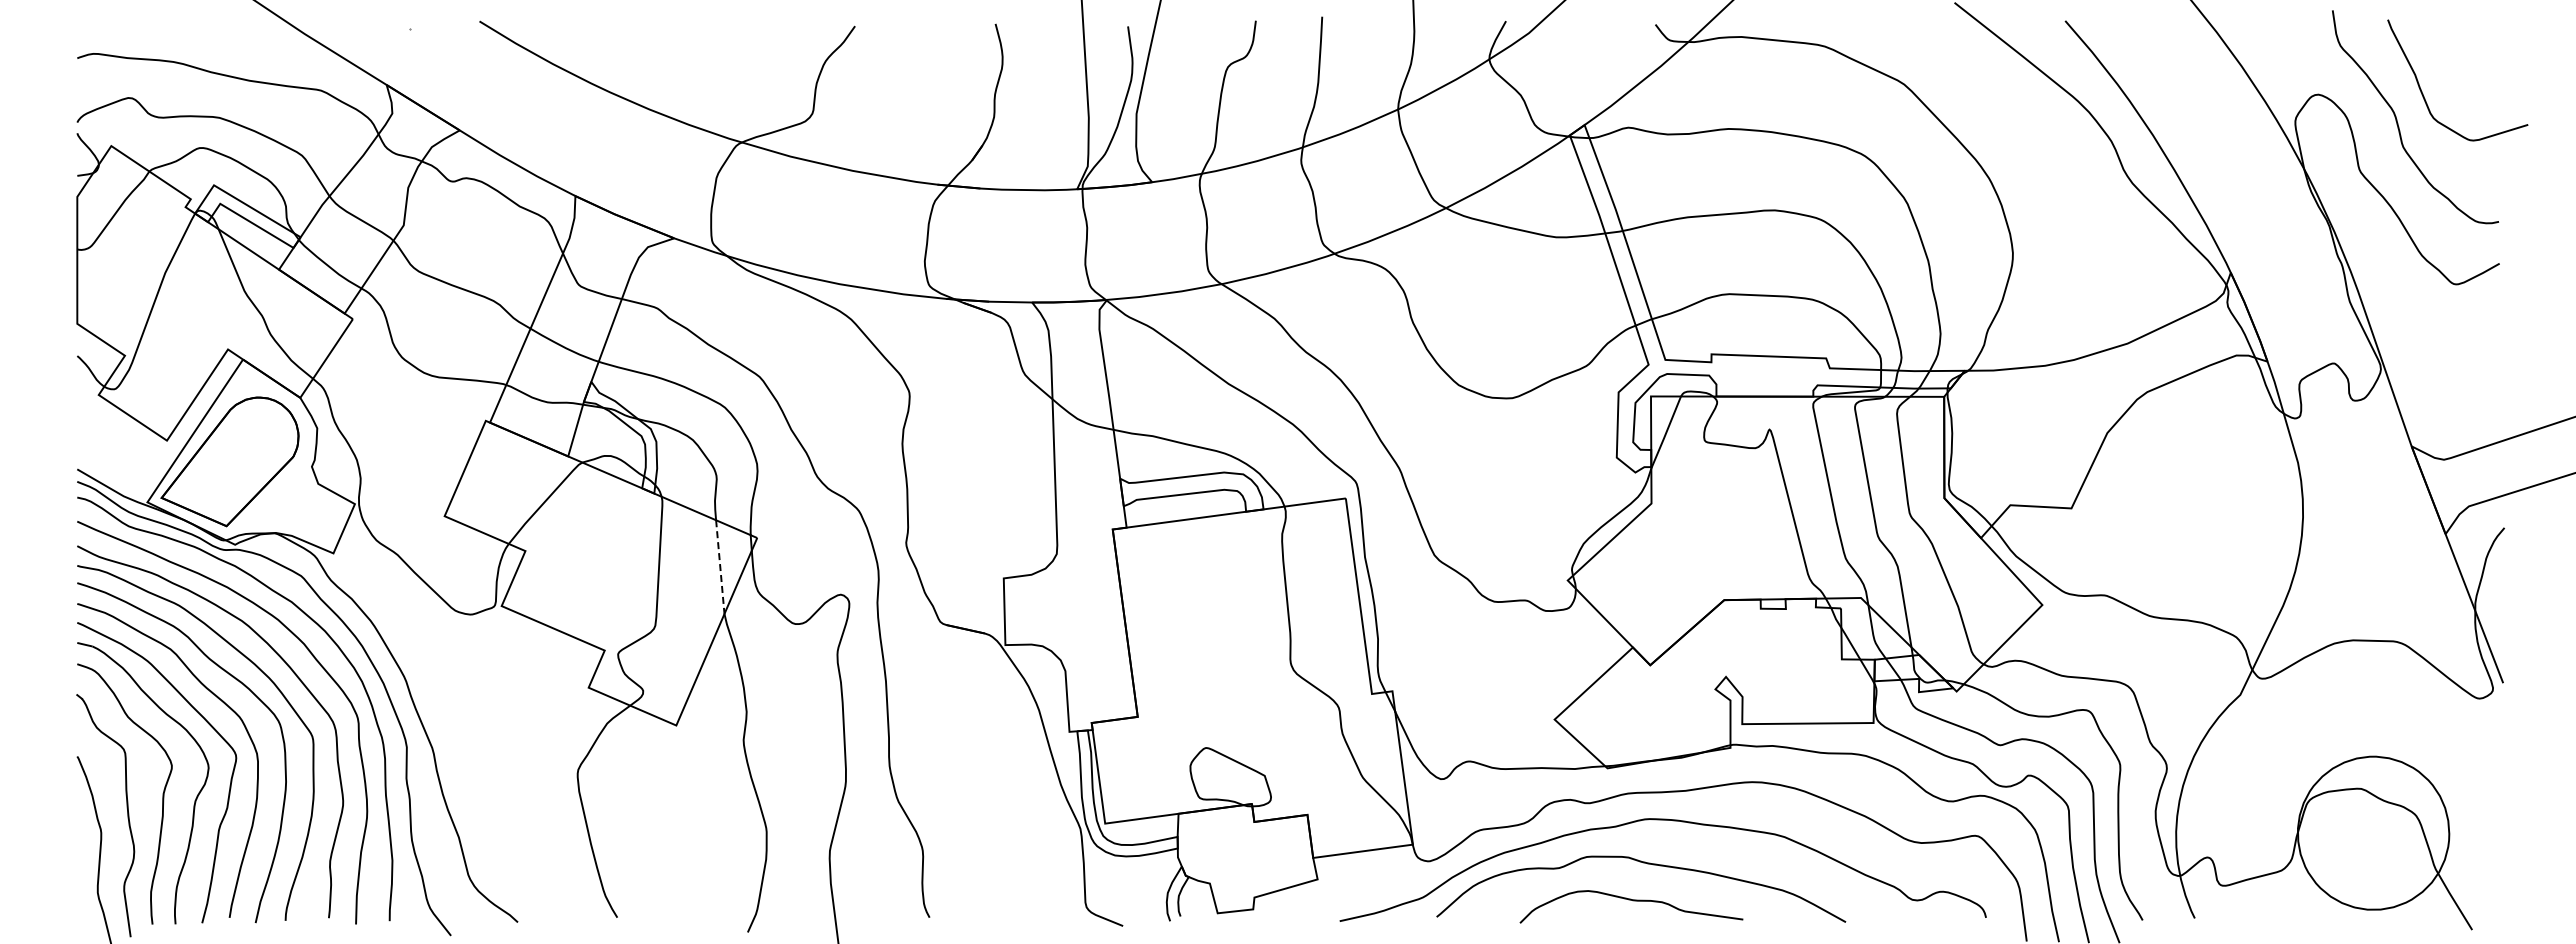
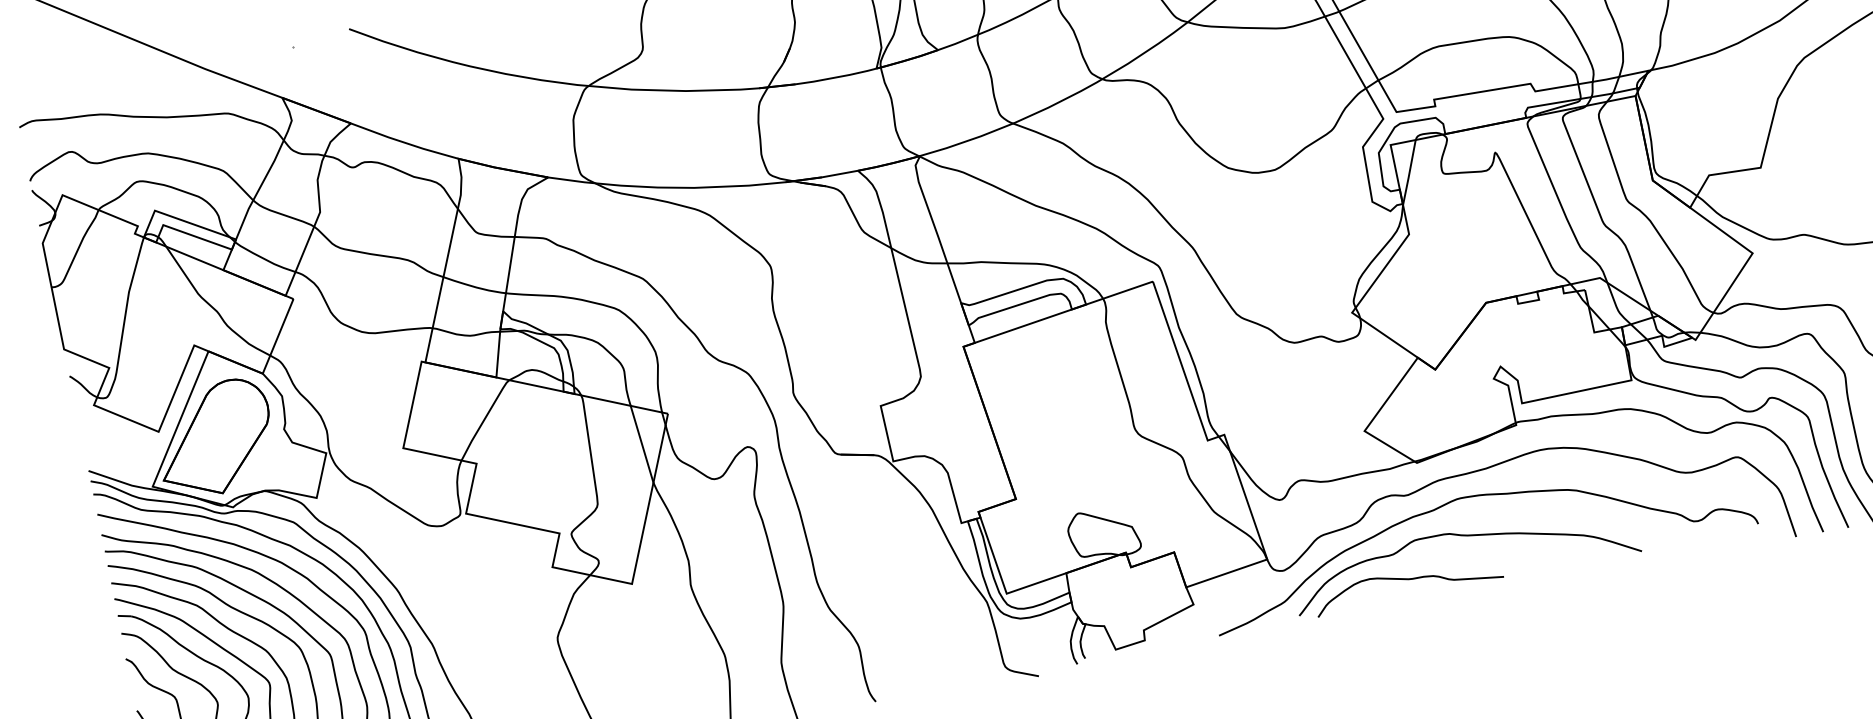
line: (720, 567) -> (642, 444), dashed -> solid
curve: (1633, 901) -> (1409, 580), moved

